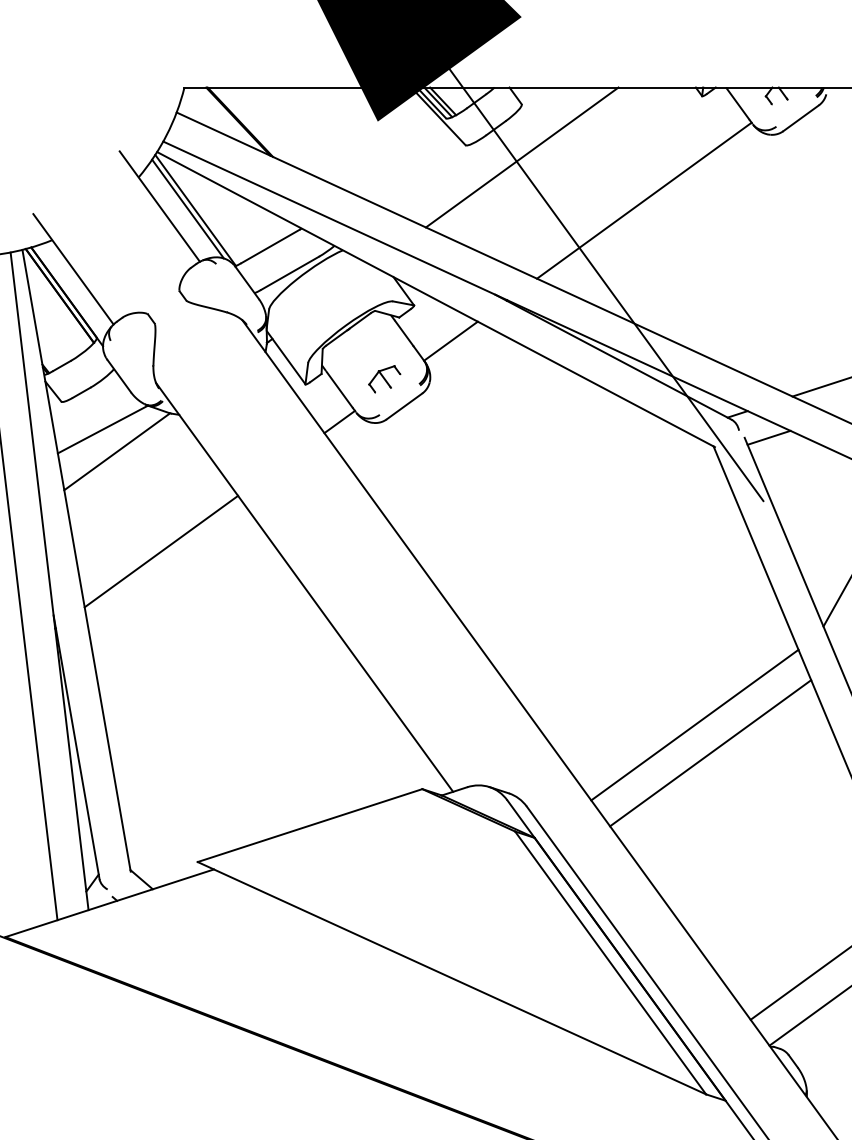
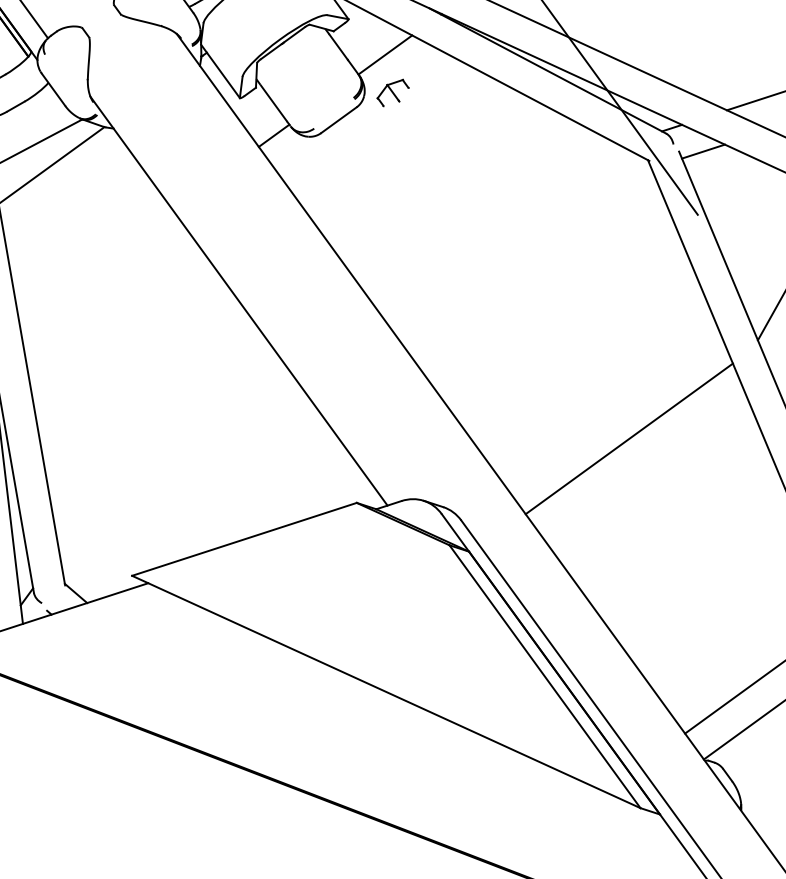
part: (384, 379) -> (392, 93), moved
line: (161, 551) -> (95, 265), removed
line: (710, 753) -> (644, 467), removed

